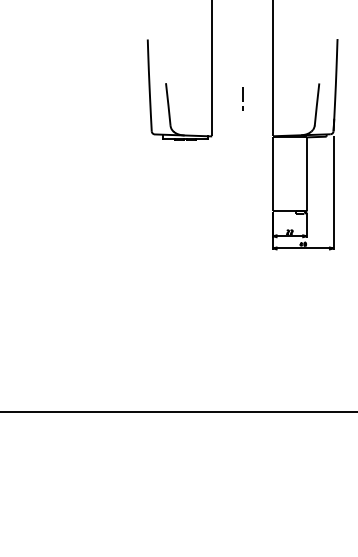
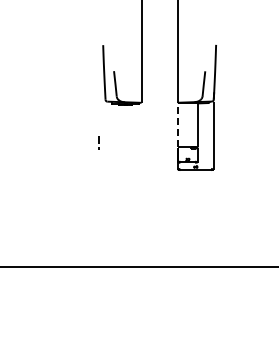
line: (242, 98) -> (98, 142), moved
line: (272, 174) -> (177, 125), solid -> dashed

